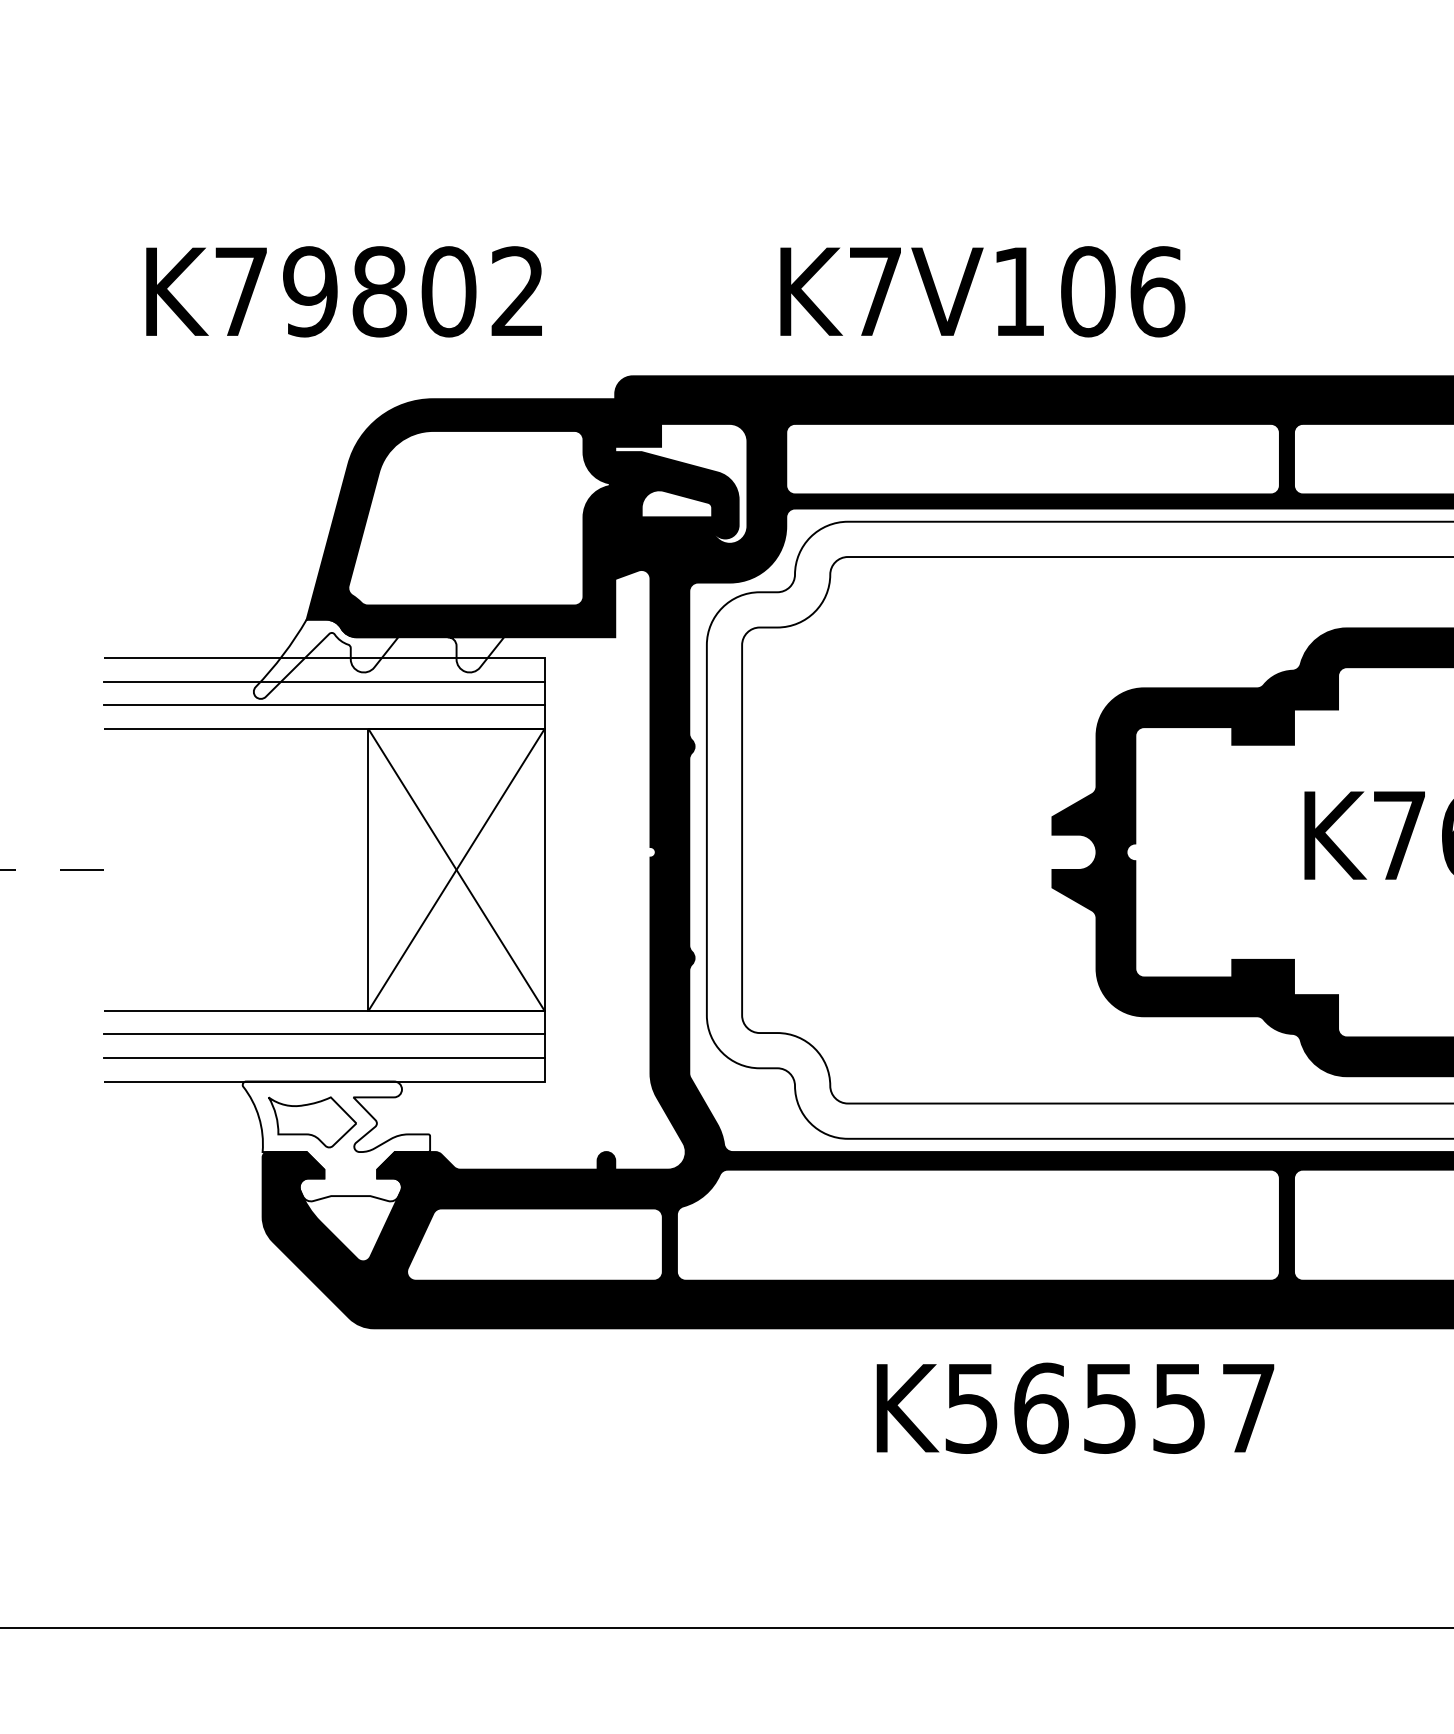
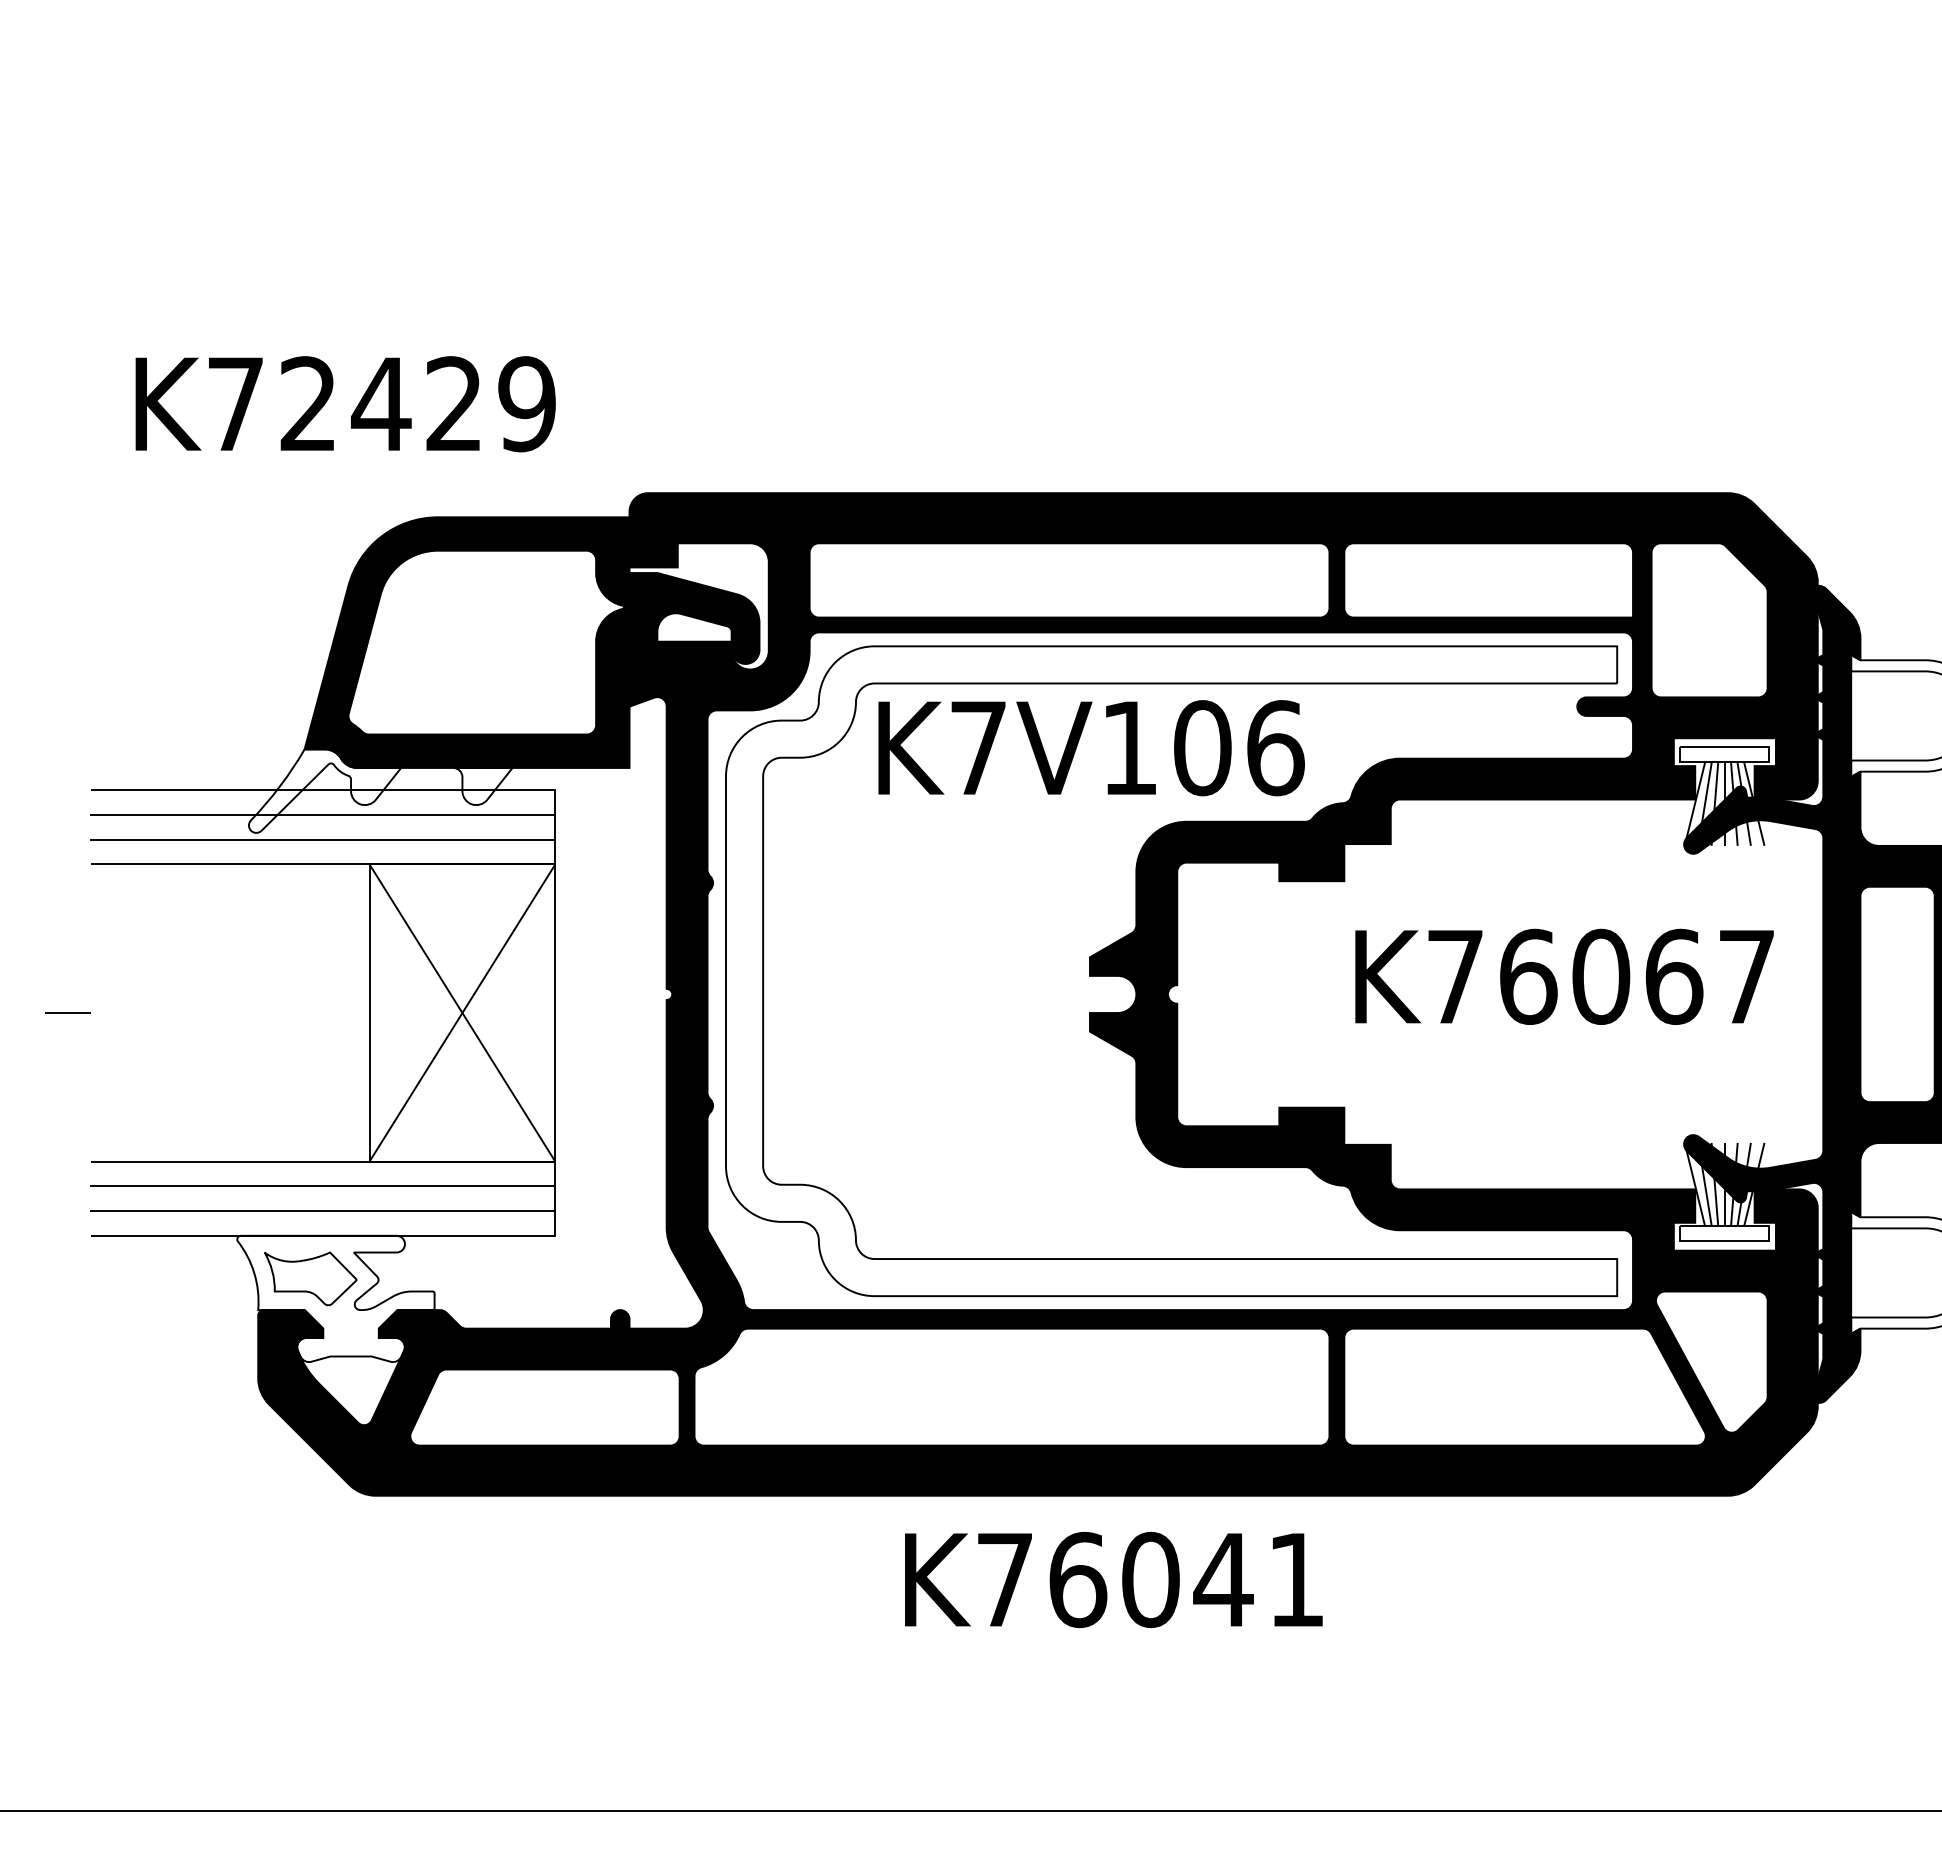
text: (413, 292) -> (417, 404), K79802 -> K72429
text: (982, 292) -> (1091, 748), moved
text: (1109, 1407) -> (1150, 1579), K56557 -> K76041

